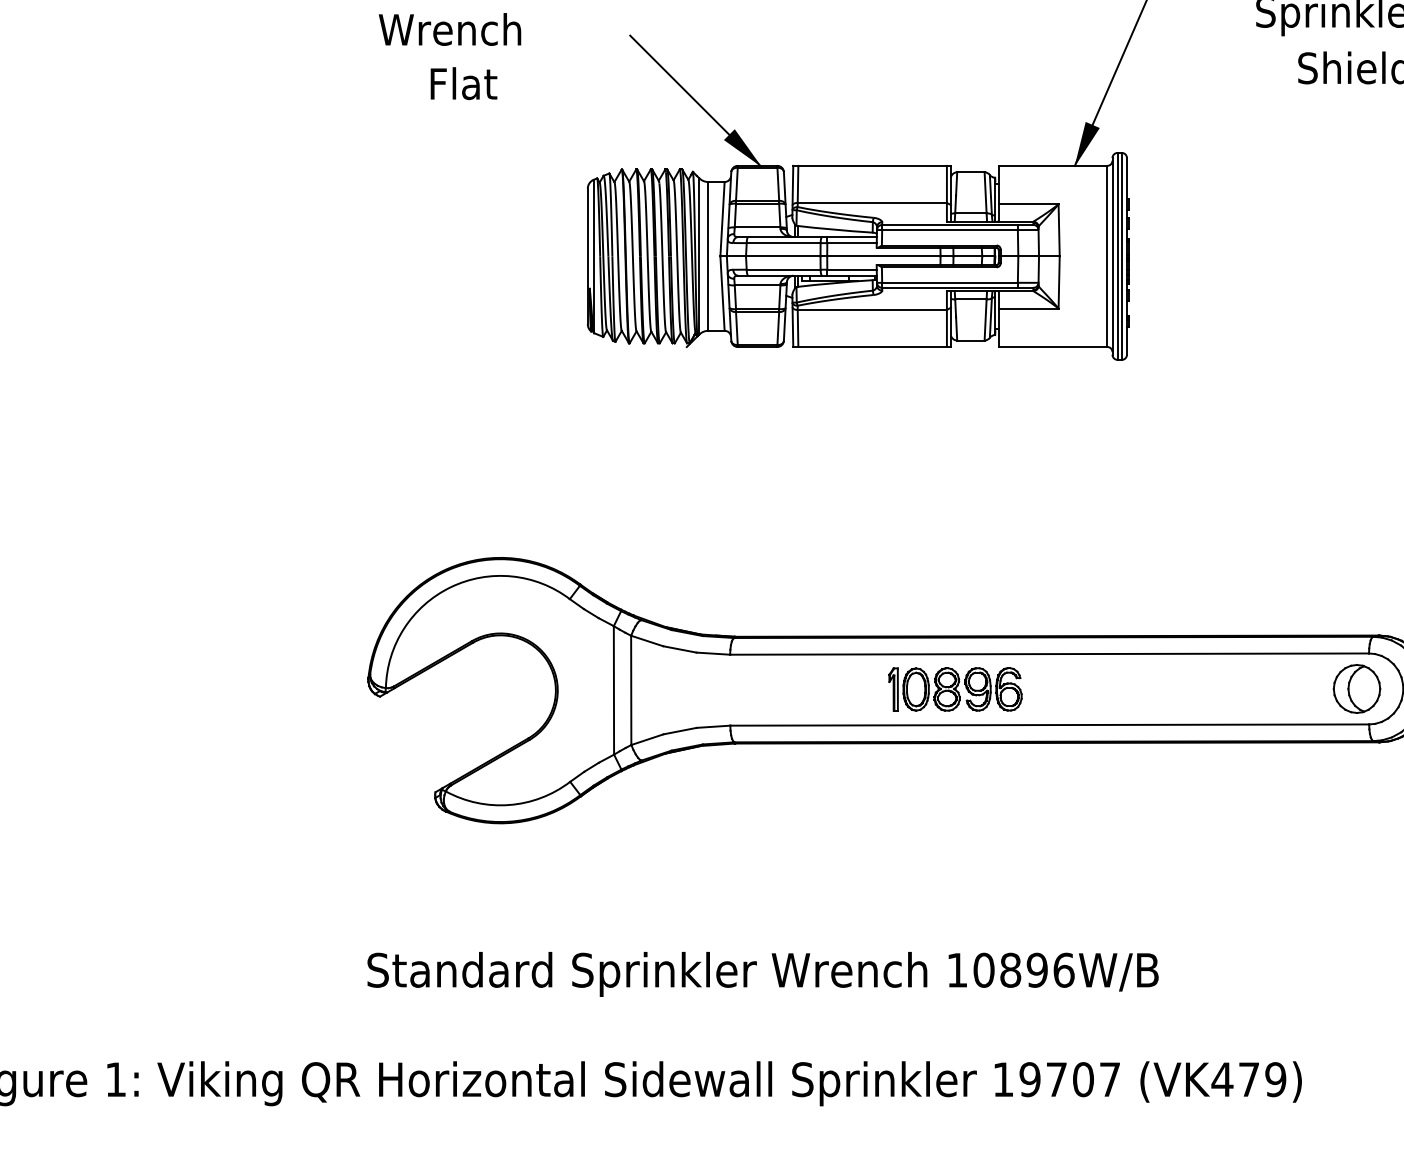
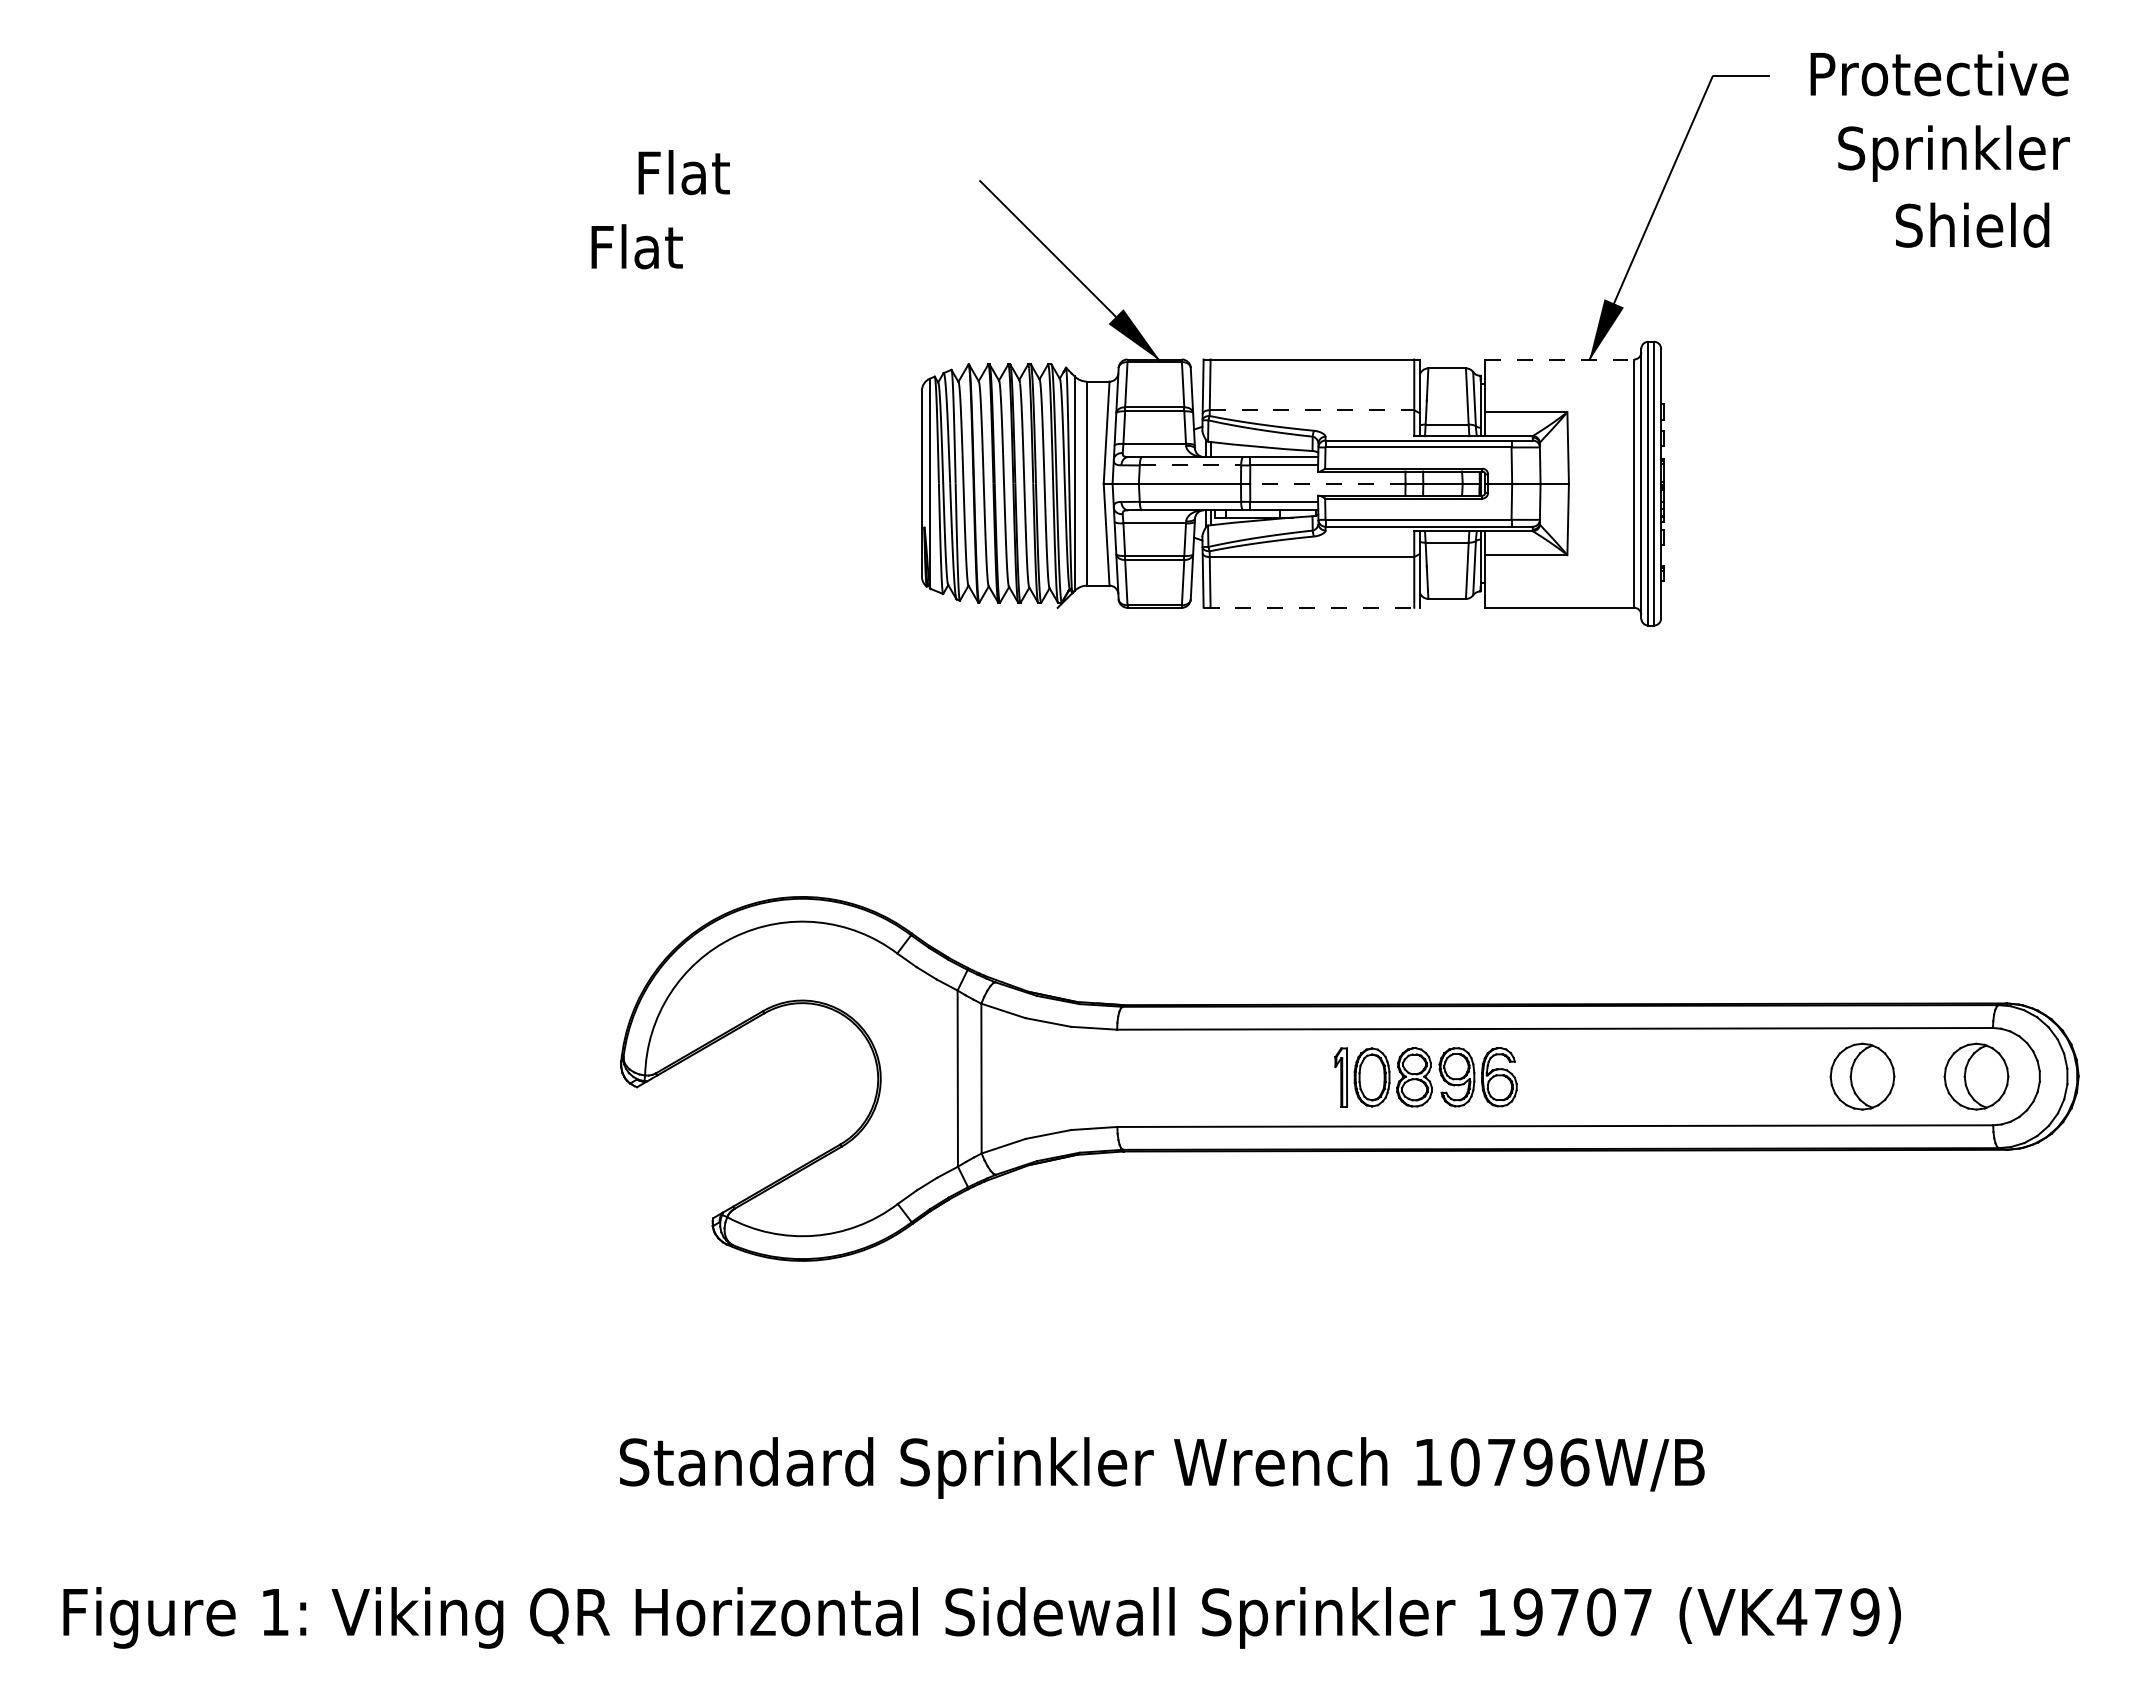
text: (449, 29) -> (732, 172), Wrench -> Flat
text: (463, 83) -> (636, 246), moved
line: (1053, 165) -> (1560, 359), solid -> dashed
line: (872, 203) -> (1312, 410), solid -> dashed
line: (783, 243) -> (1190, 465), solid -> dashed
line: (883, 256) -> (1327, 483), solid -> dashed
line: (872, 346) -> (1312, 607), solid -> dashed
part: (1273, 688) -> (1862, 1076), added
text: (1010, 970) -> (1501, 1462), 10896W/B -> 10796W/B

